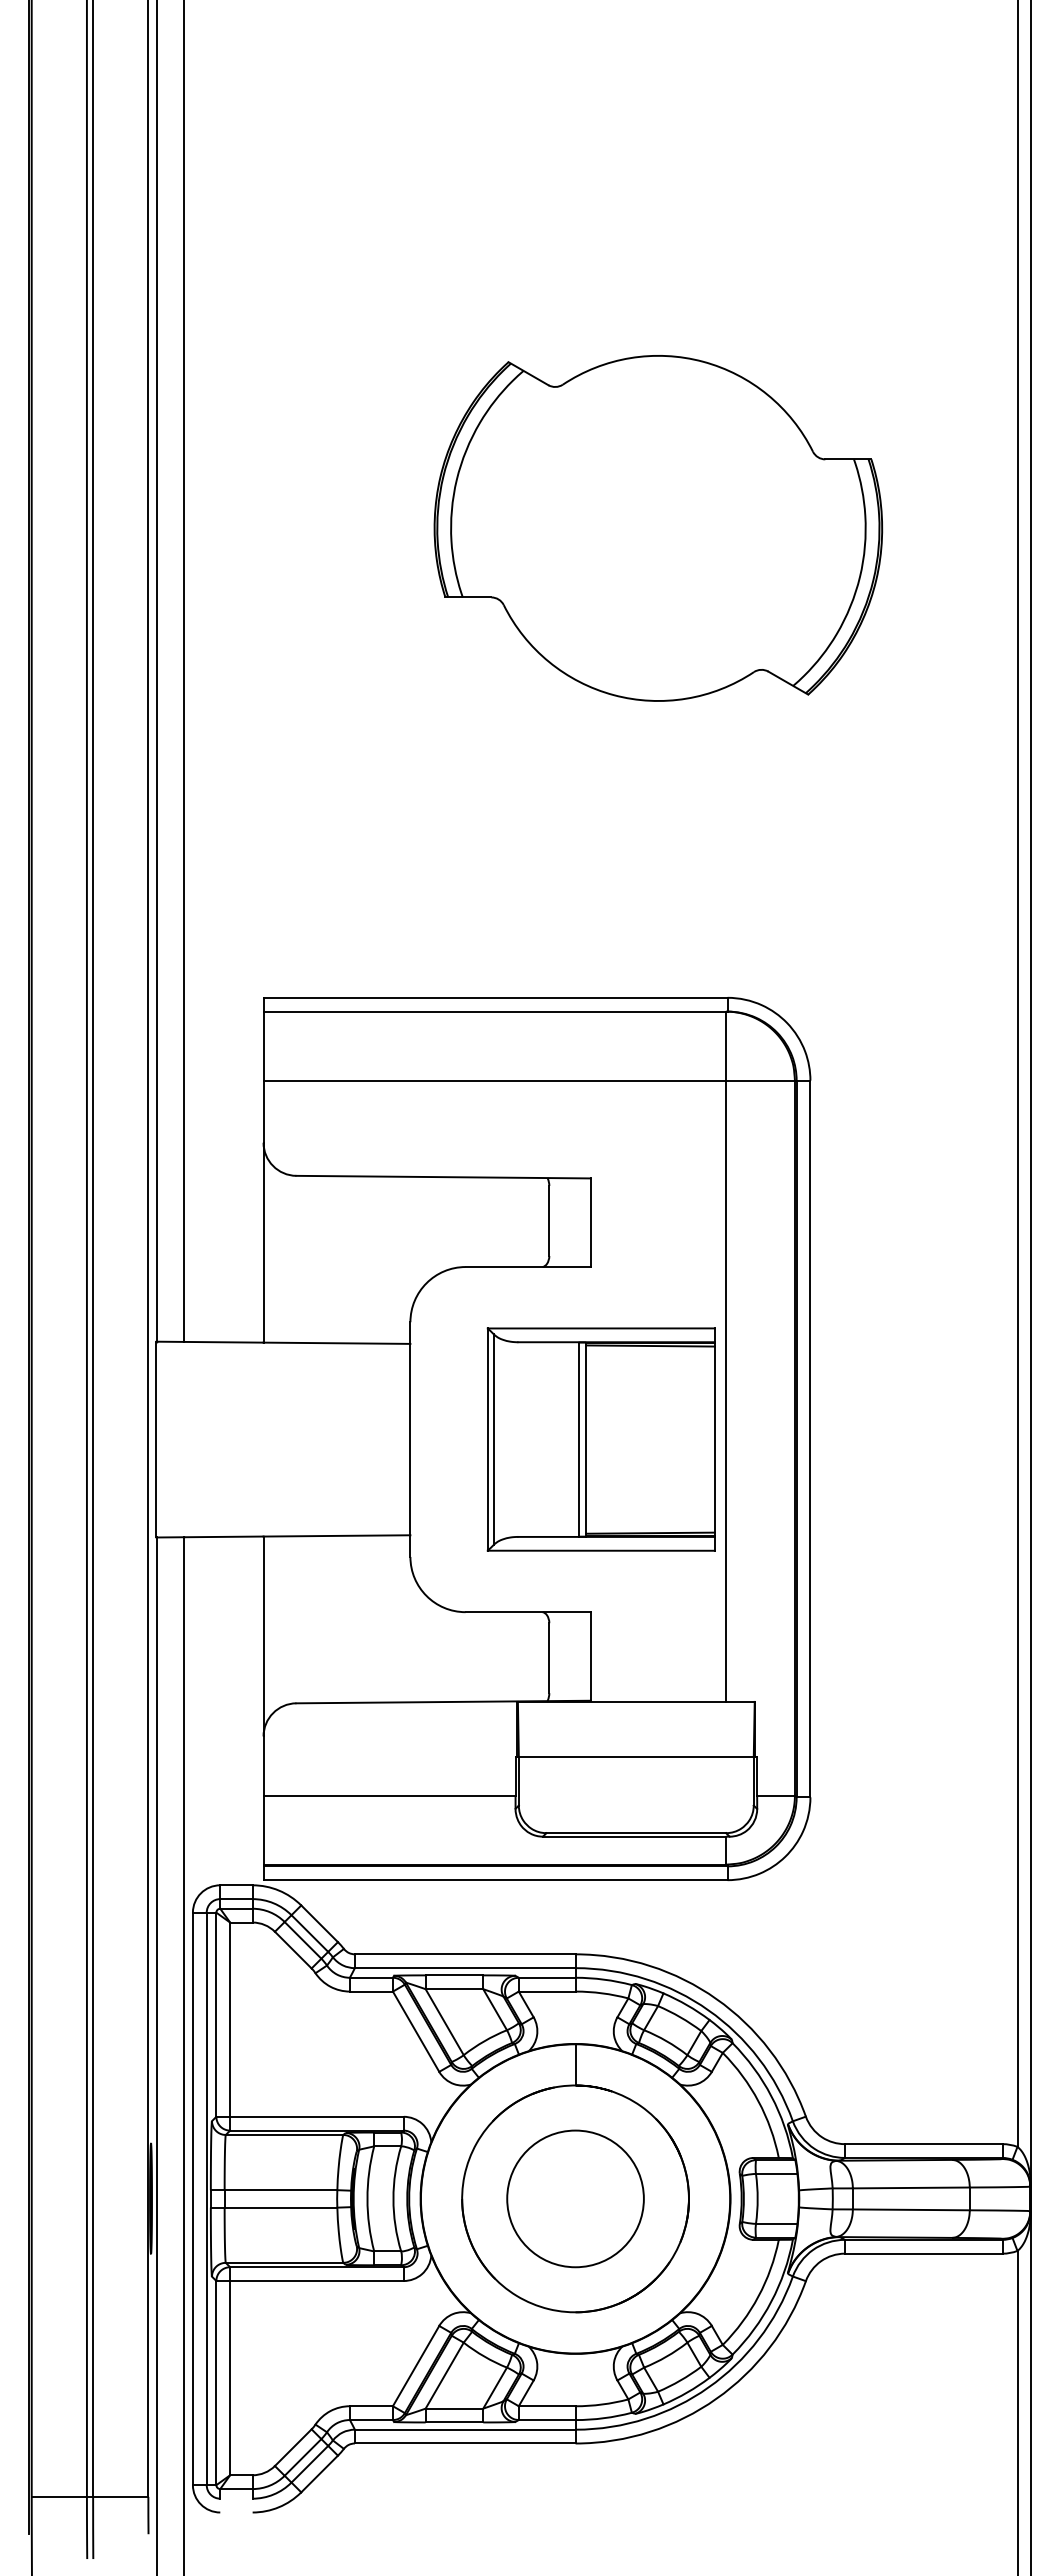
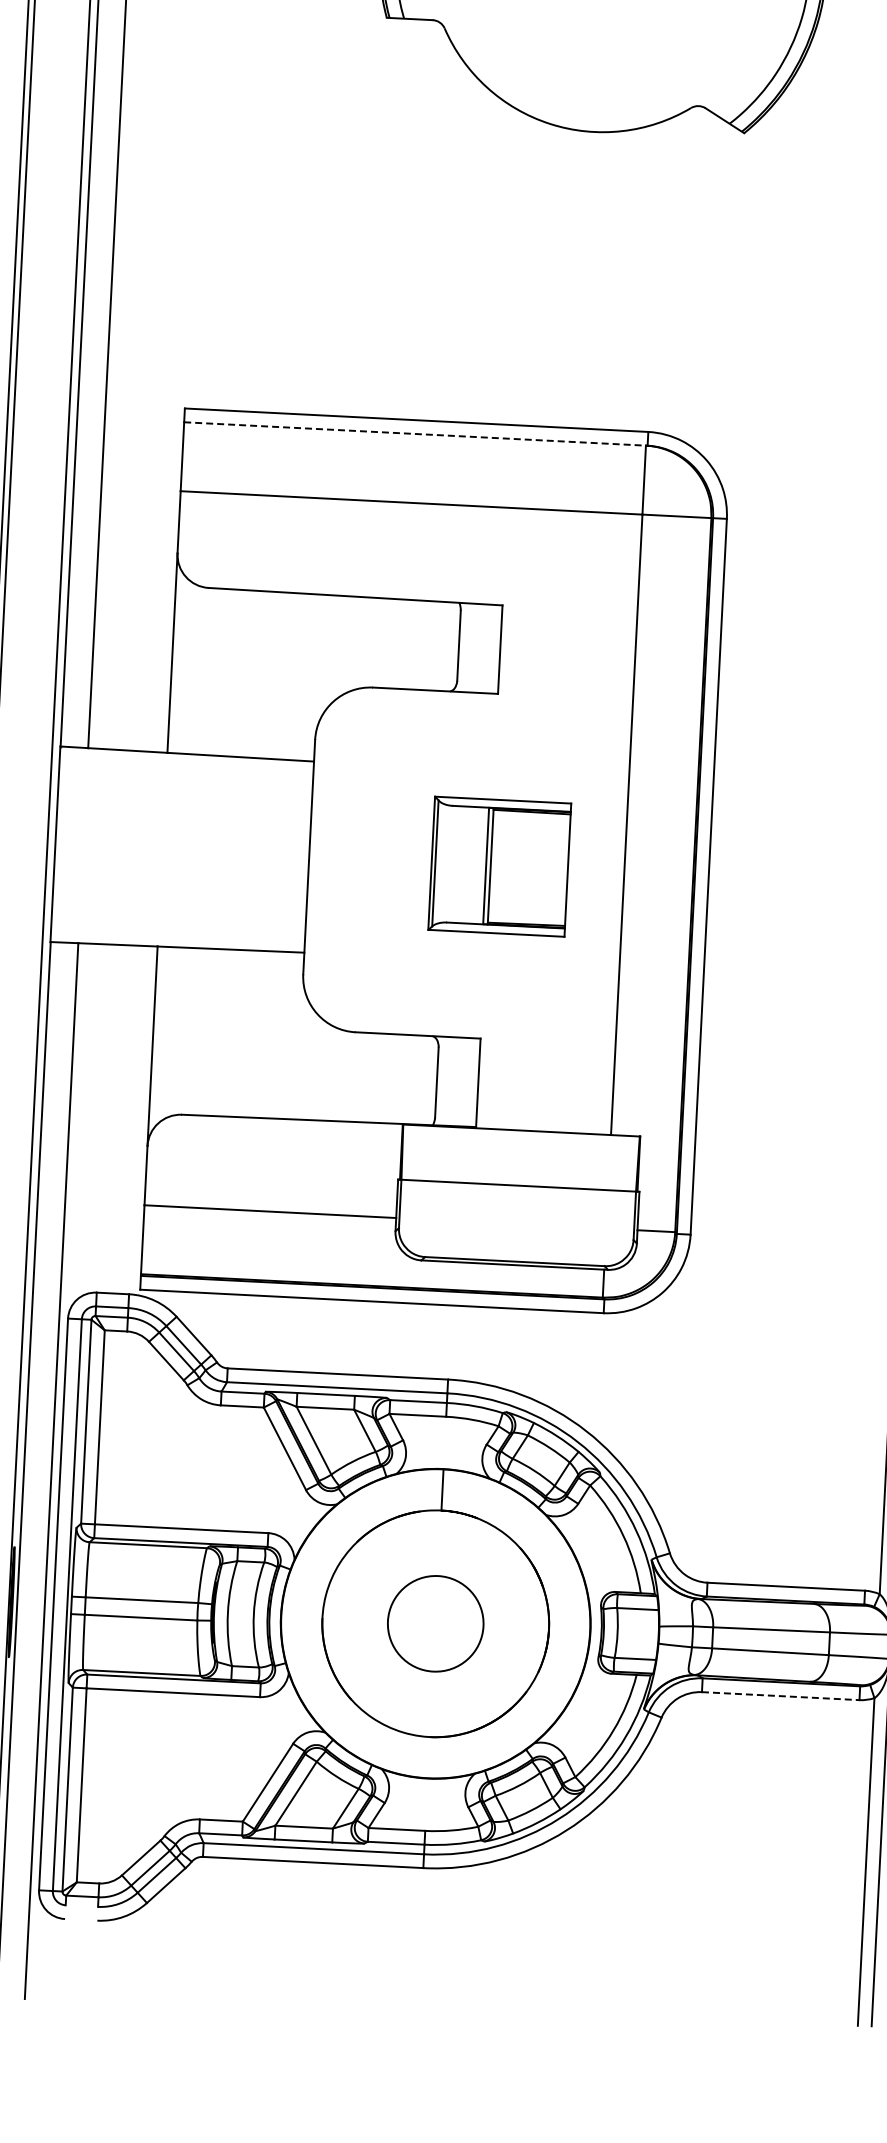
line: (495, 1011) -> (415, 433), solid -> dashed
part: (600, 1439) -> (499, 866), size x0.6
circle: (575, 2198) -> (435, 1623), size x0.7
line: (923, 2253) -> (780, 1695), solid -> dashed

